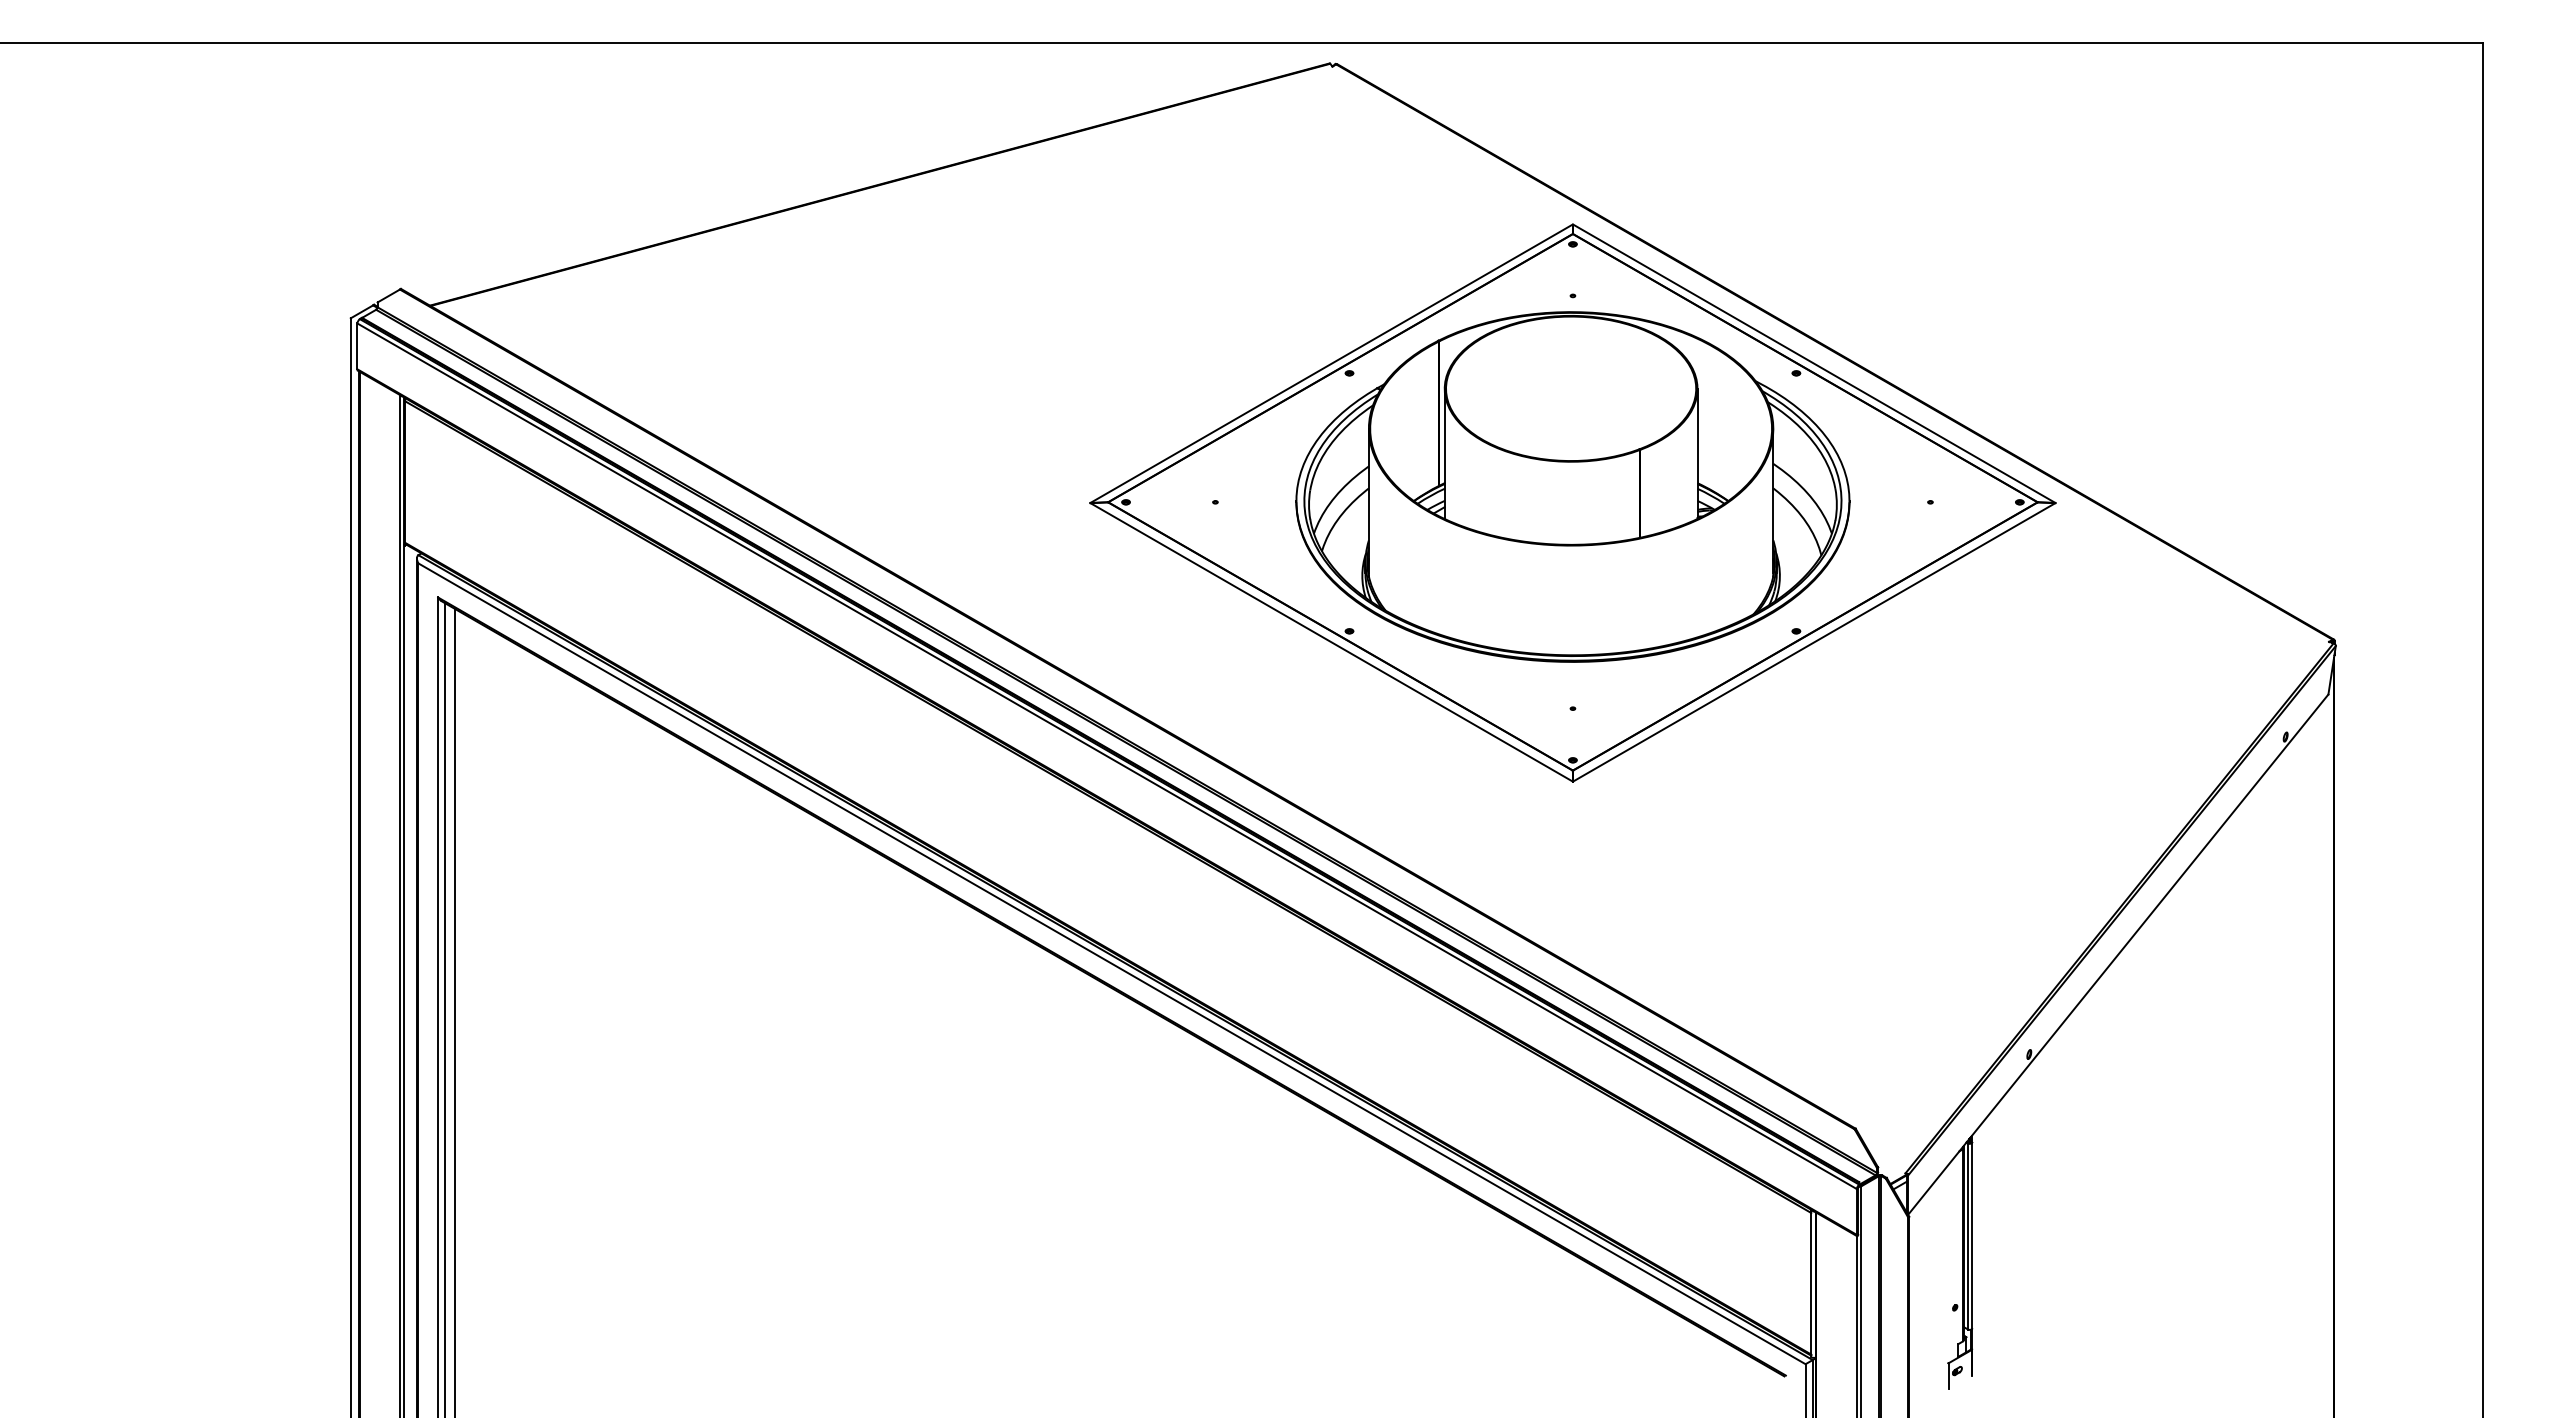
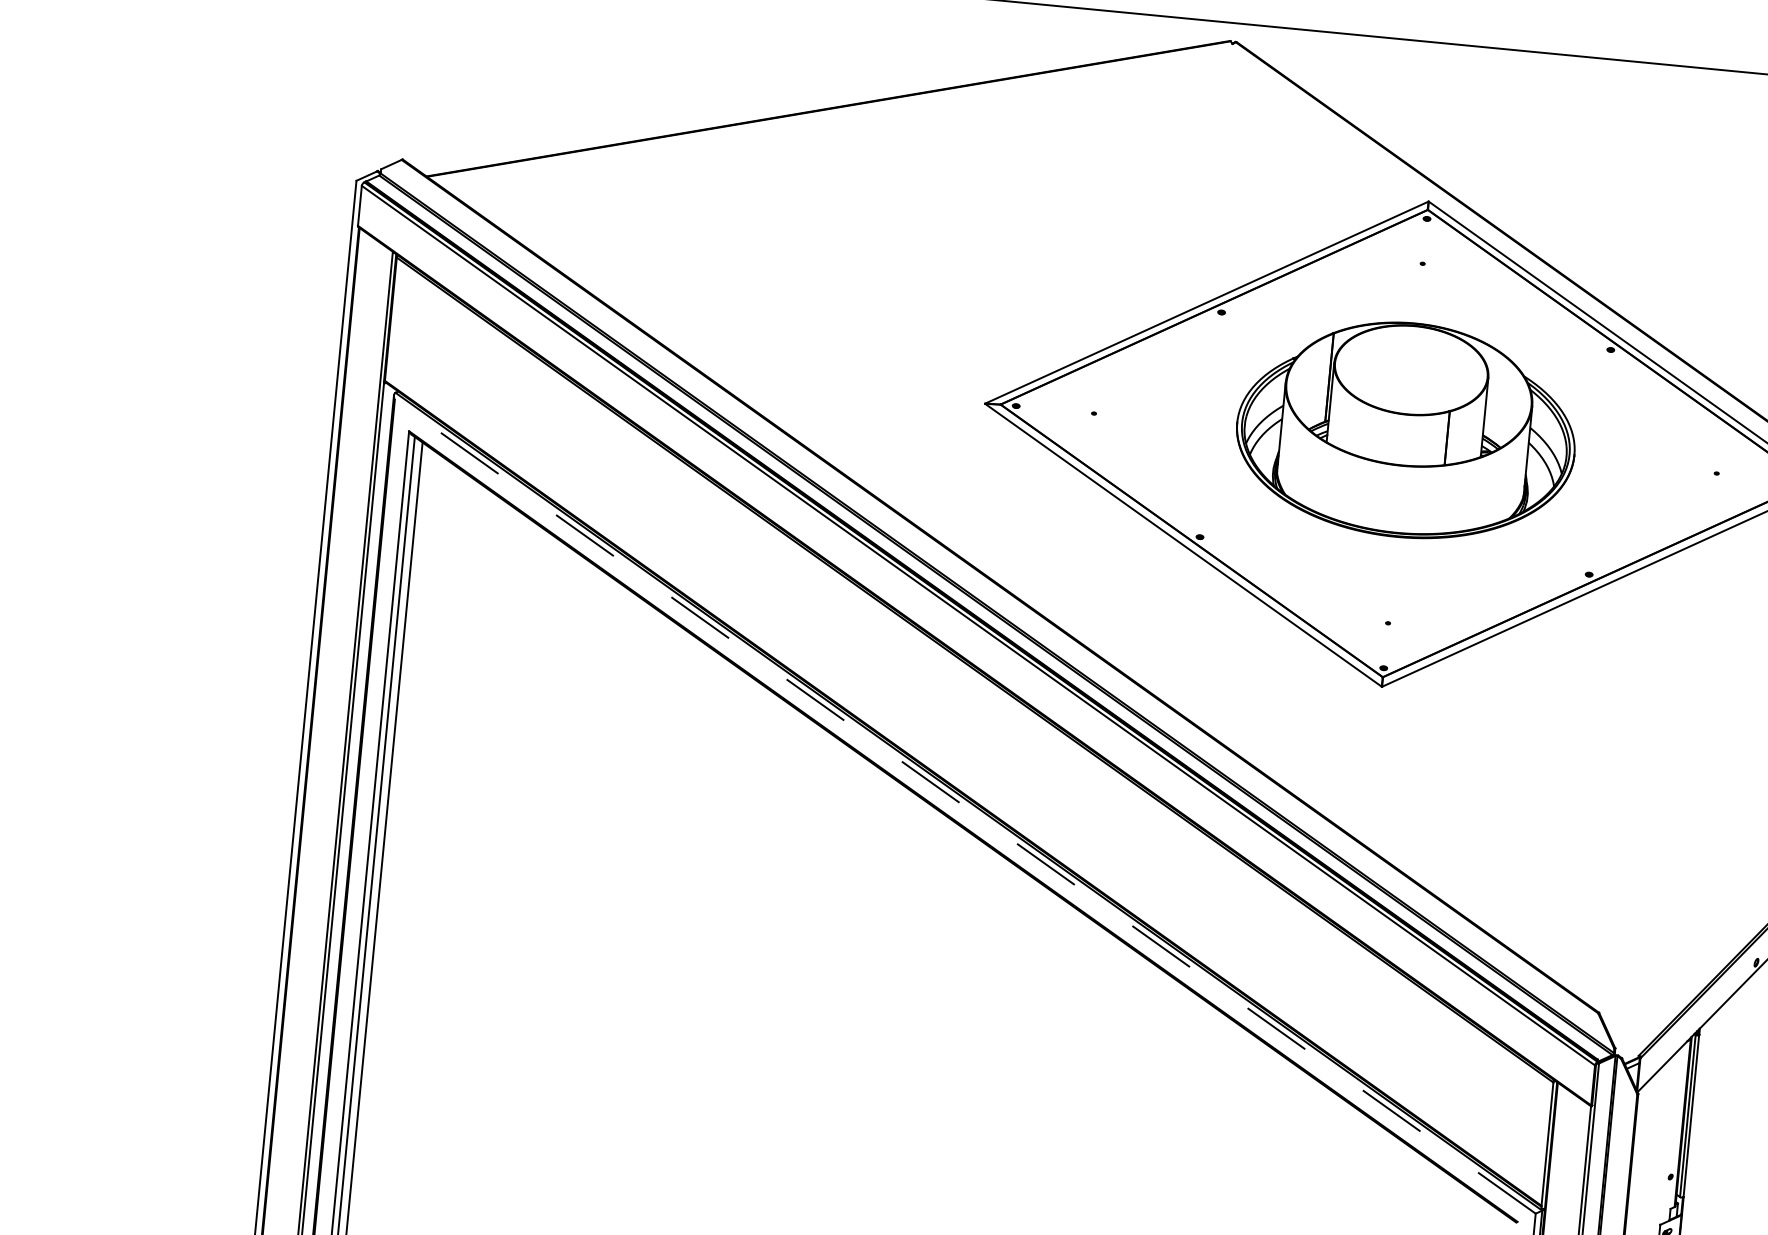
part: (1572, 486) -> (1406, 429), size x0.7
line: (1112, 963) -> (965, 806), solid -> dashed

